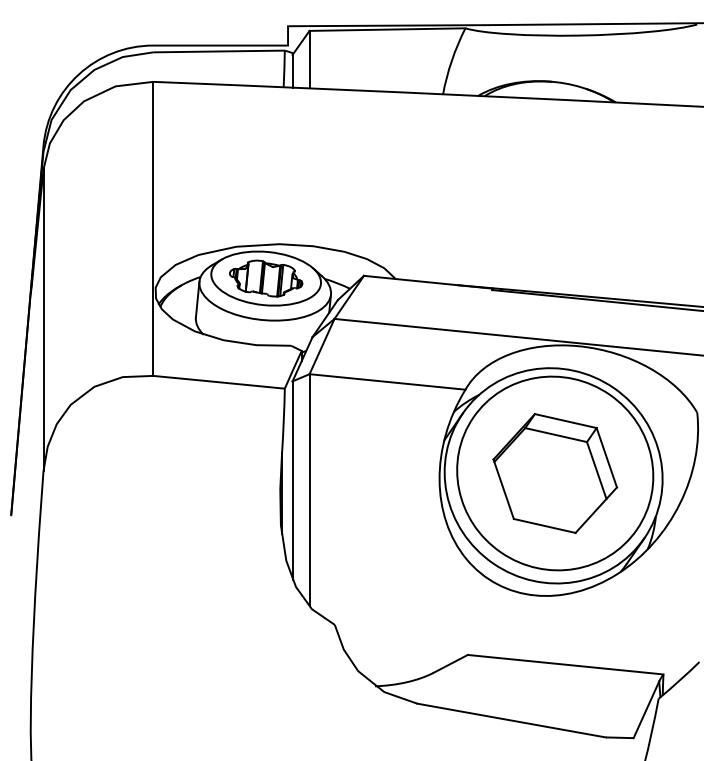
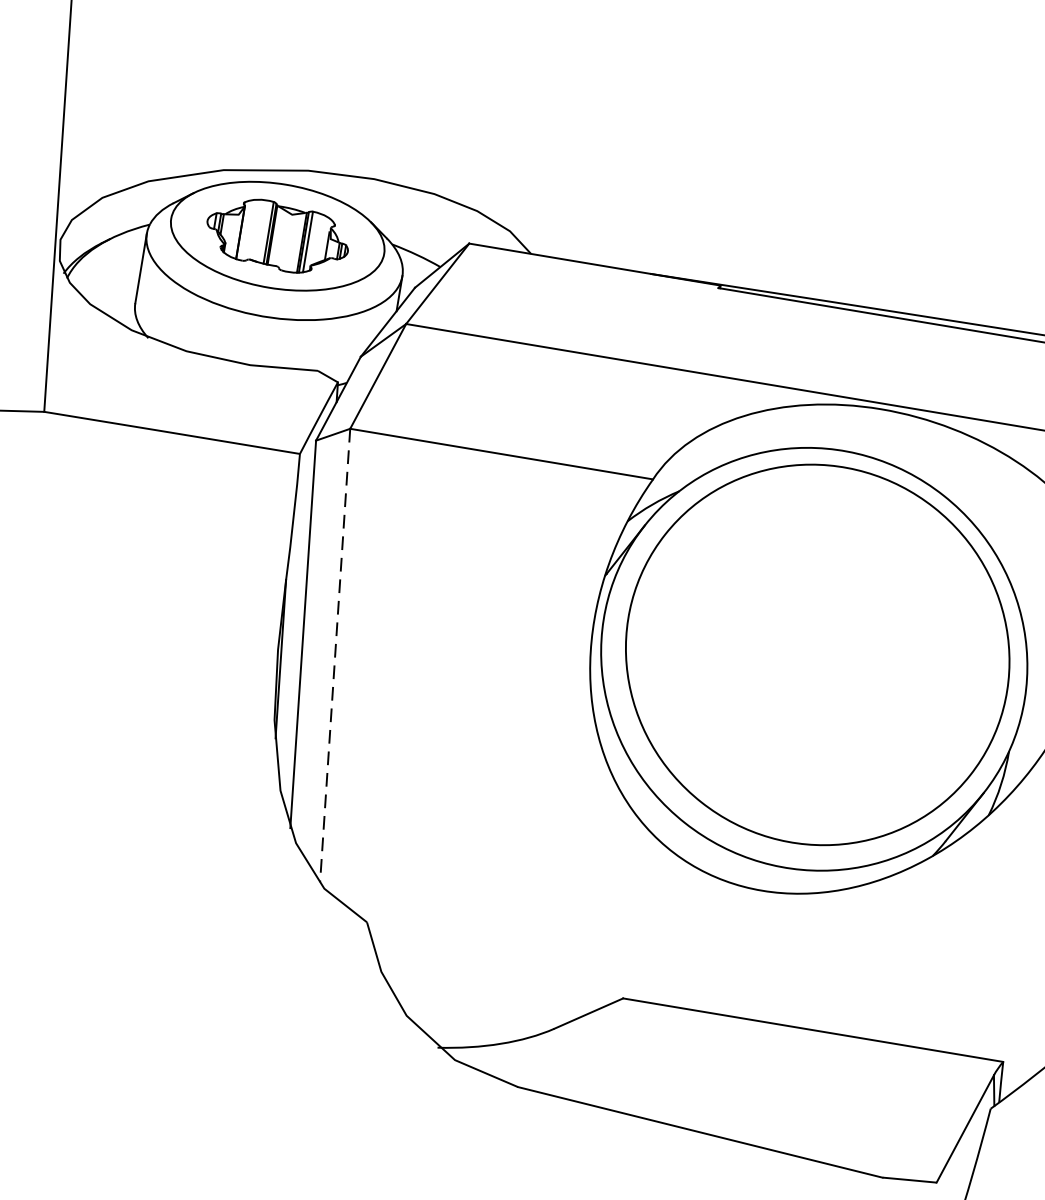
part: (555, 472) -> (818, 653), removed
line: (309, 490) -> (334, 656), solid -> dashed

